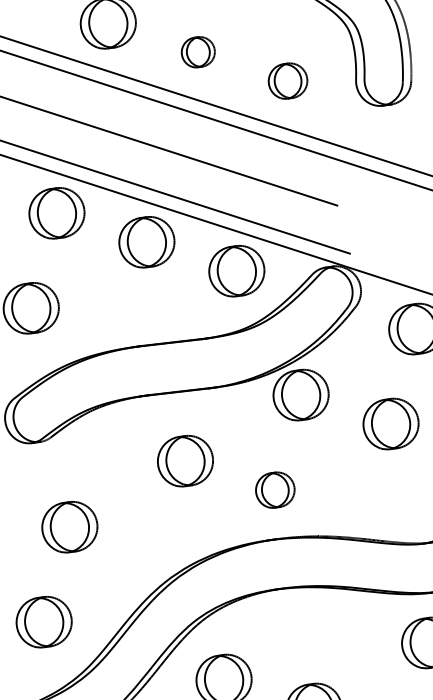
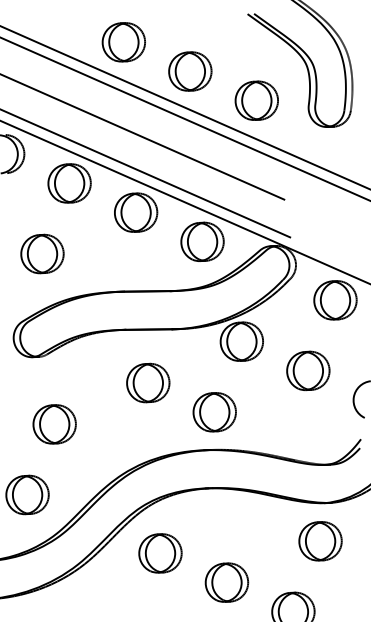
part: (198, 52) -> (190, 71), size x1.67
part: (287, 80) -> (256, 100), size x1.43
part: (275, 490) -> (214, 412), size x1.43

